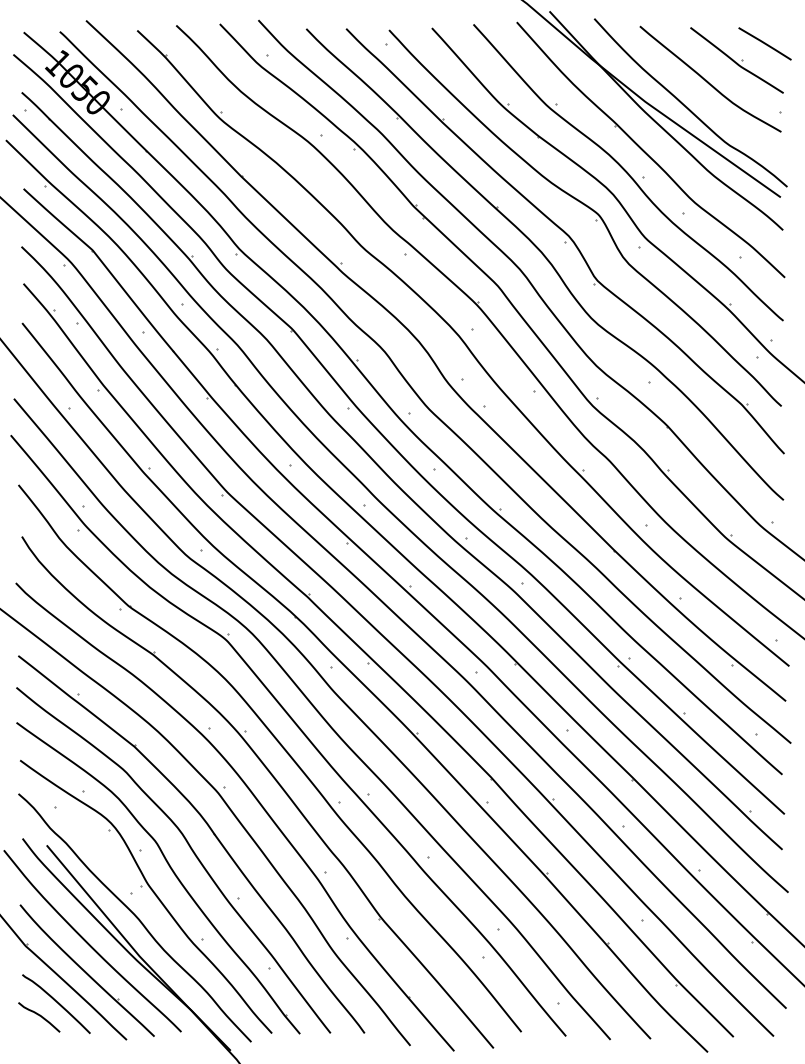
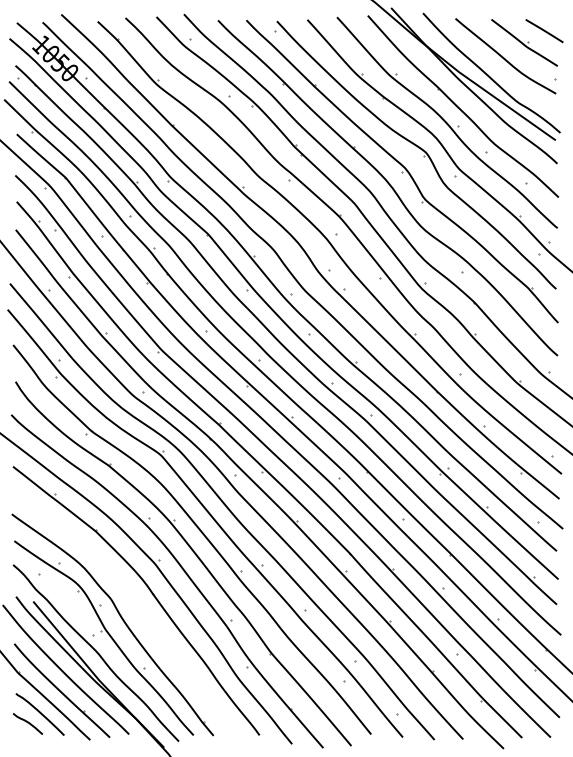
part: (188, 848) -> (134, 603), removed

